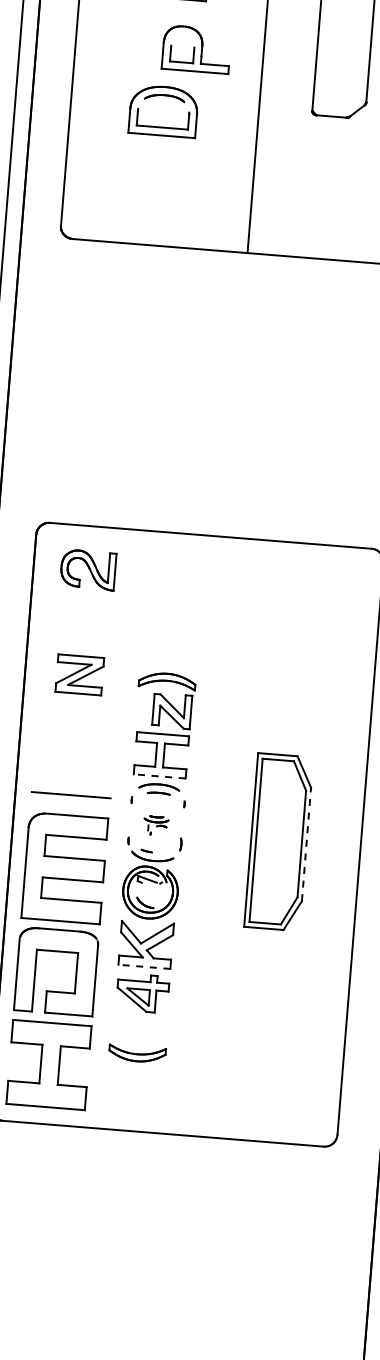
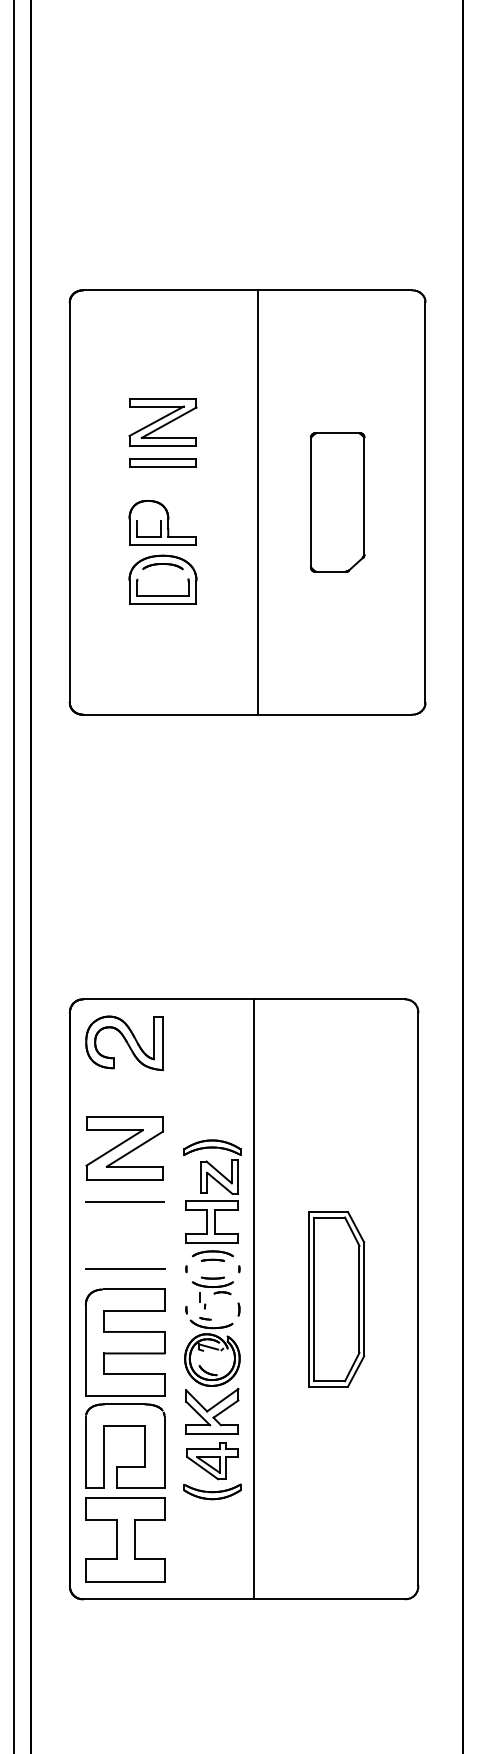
part: (196, 49) -> (162, 522), moved
part: (88, 570) -> (124, 1043), size x1.43
part: (79, 674) -> (124, 1148), size x1.67
line: (76, 727) -> (125, 1201), added
line: (158, 776) -> (211, 1243), dashed -> solid
part: (155, 825) -> (212, 1292), size x1.67
line: (197, 835) -> (254, 1299), added
line: (306, 844) -> (364, 1299), dashed -> solid
line: (143, 966) -> (211, 1434), dashed -> solid
part: (137, 1053) -> (212, 1491), moved

